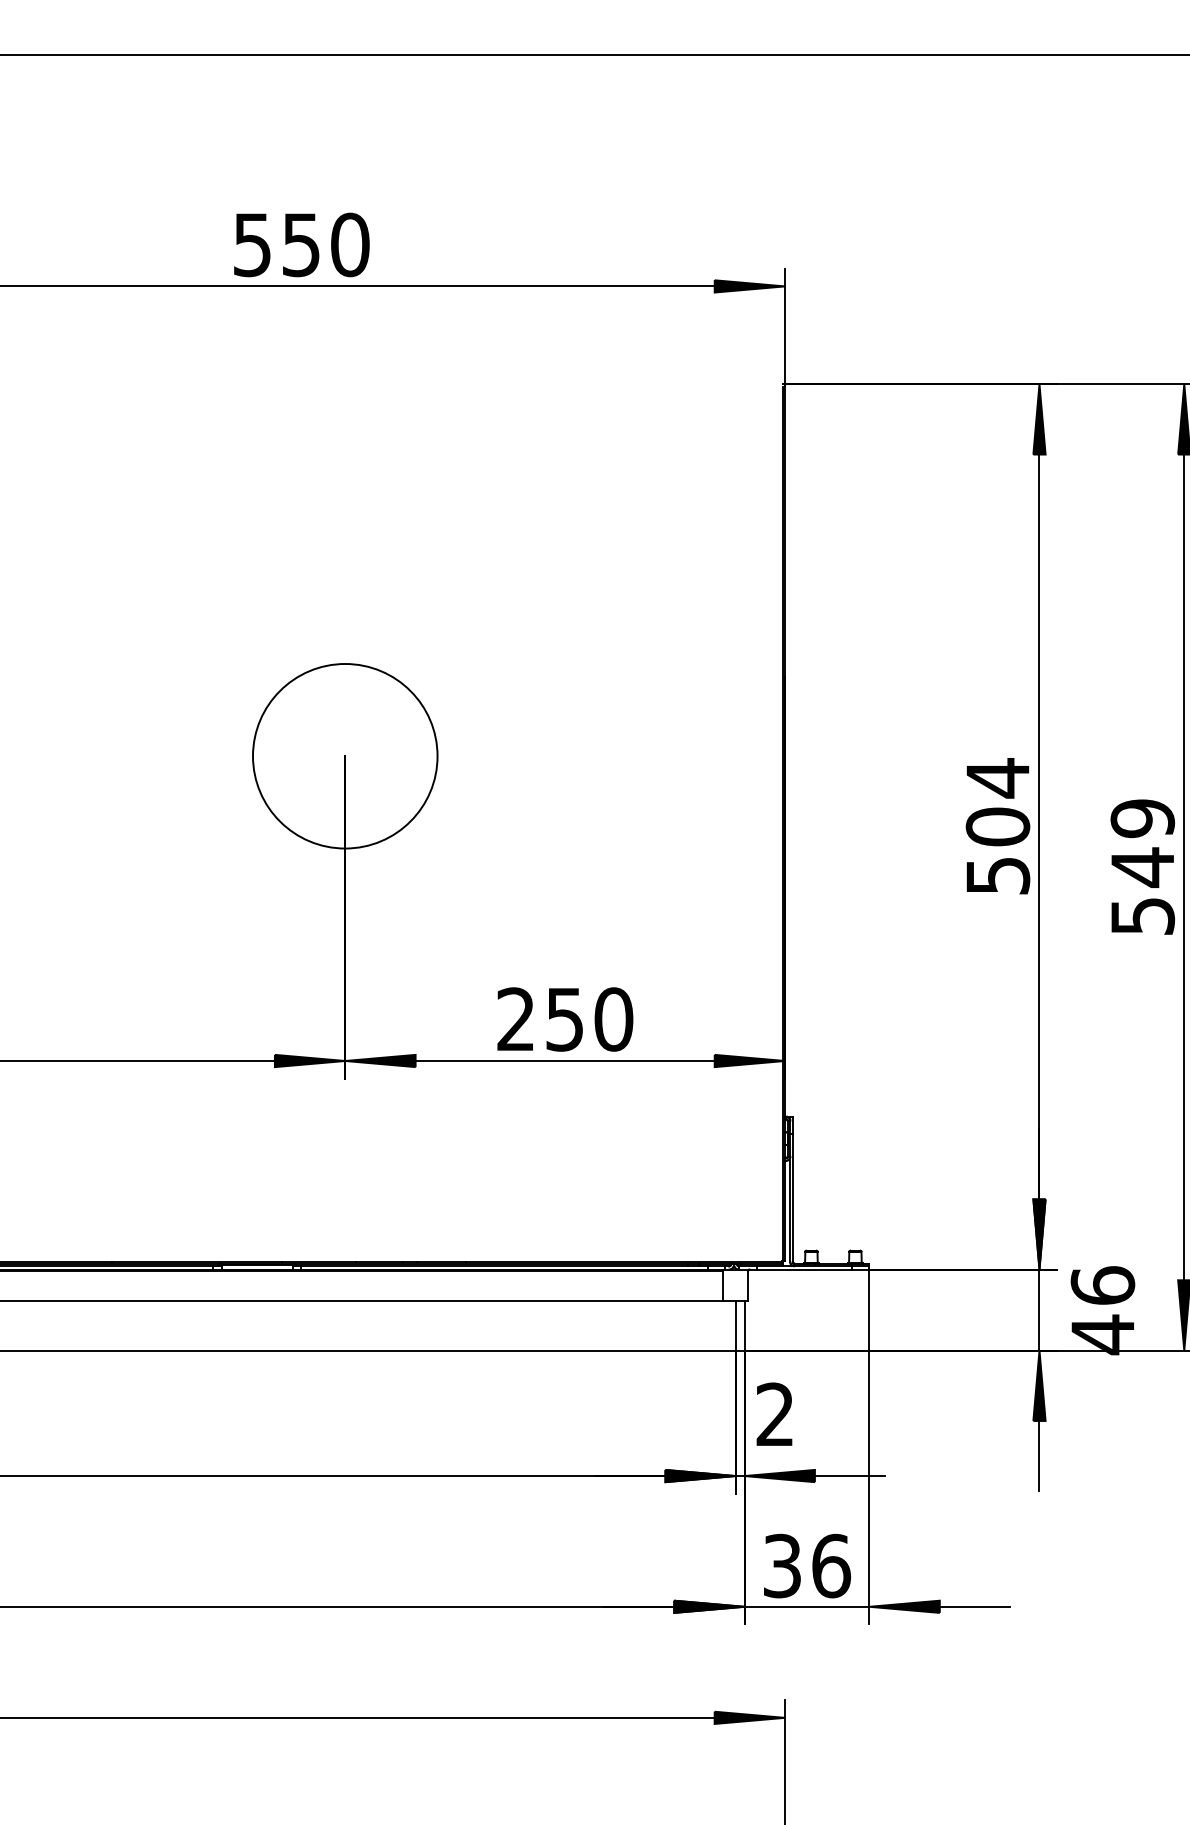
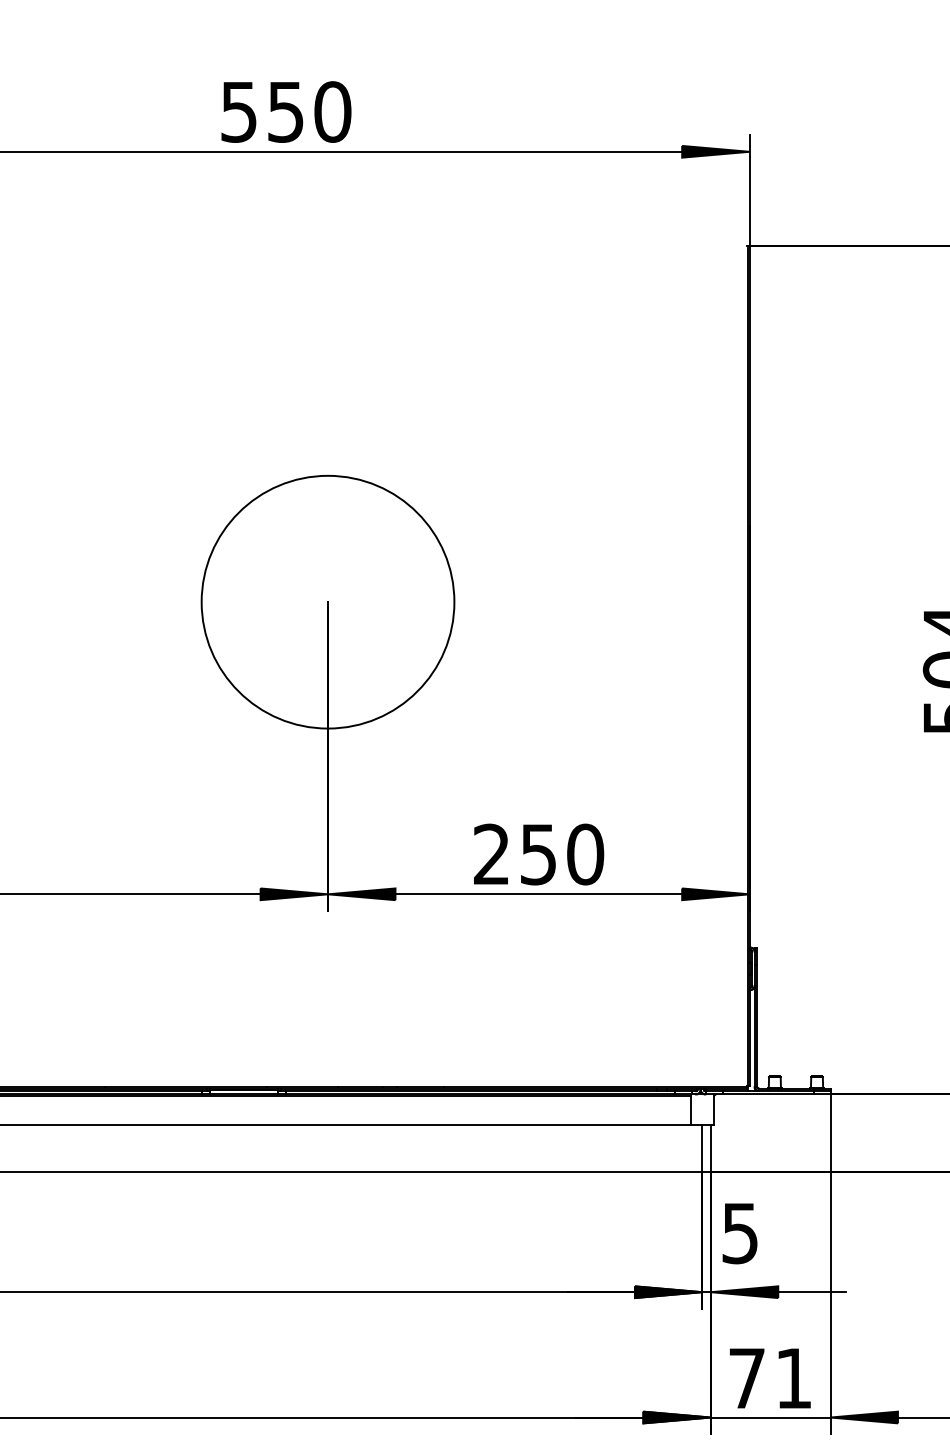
circle: (345, 756) -> (328, 602), size x1.43
text: (774, 1414) -> (739, 1233), 2 -> 5
text: (807, 1565) -> (771, 1377), 36 -> 71

